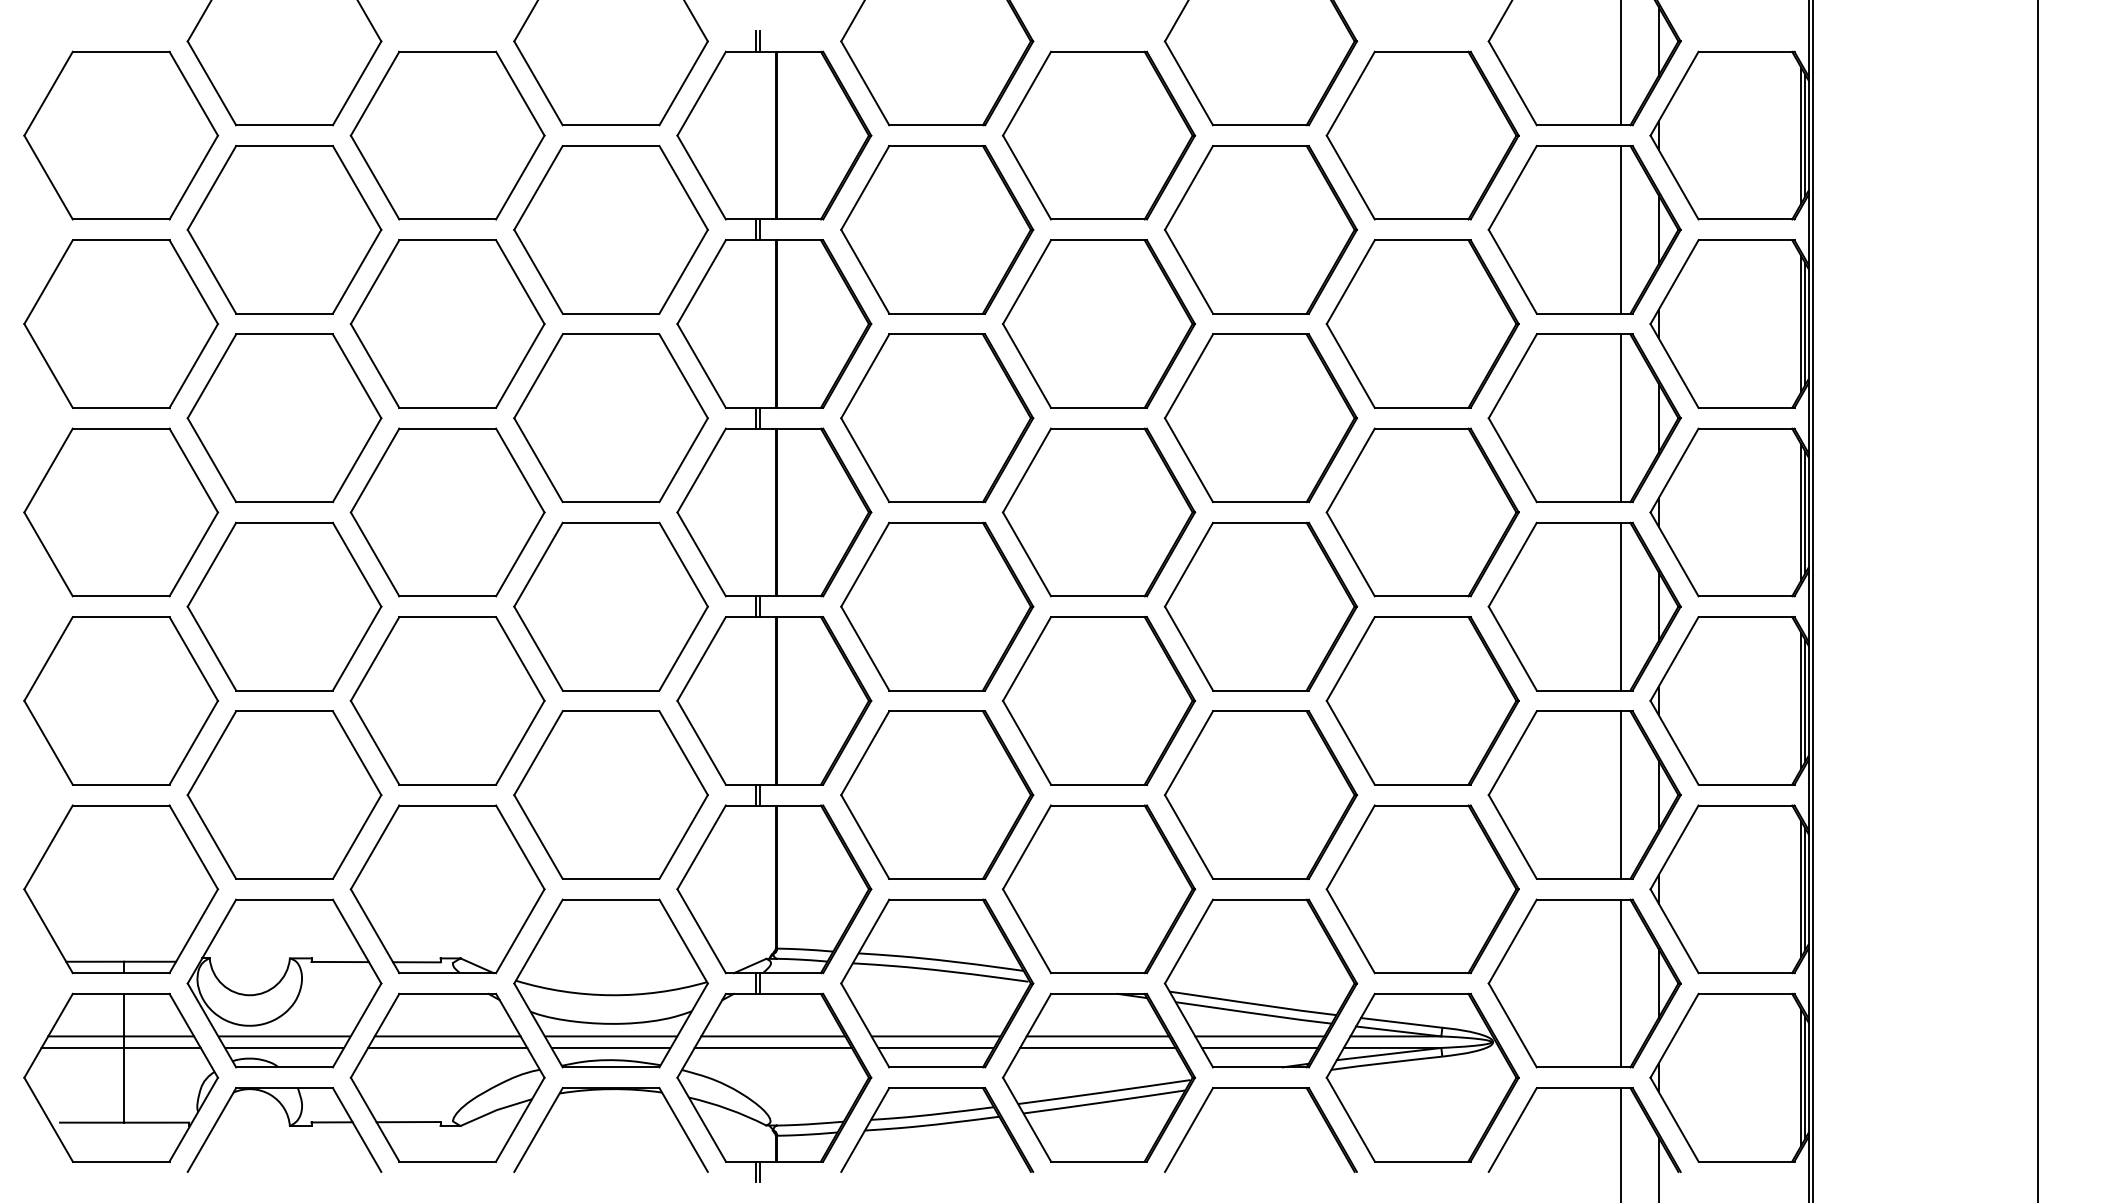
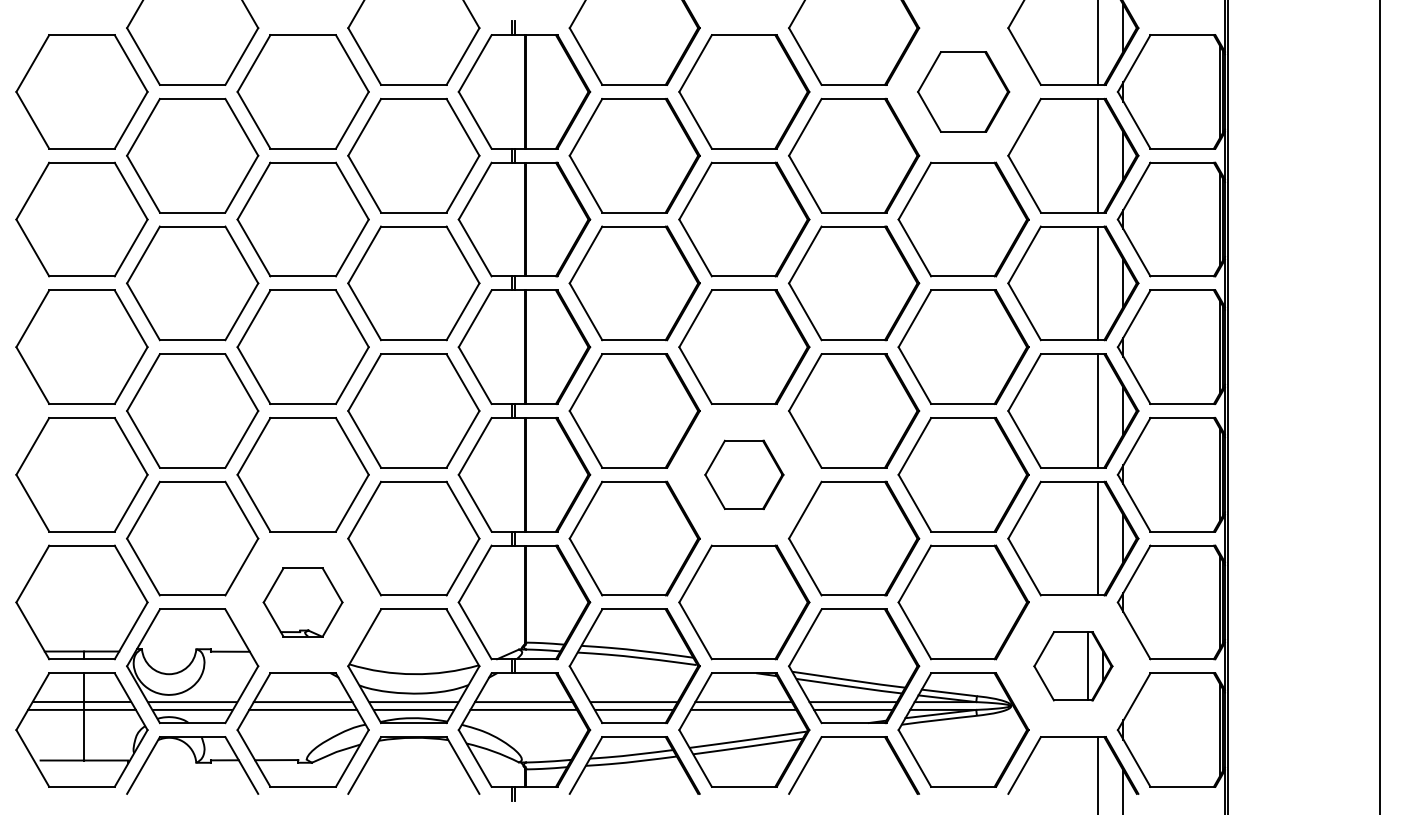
part: (1422, 134) -> (963, 91), size x0.7
part: (1099, 700) -> (744, 474), size x0.6
part: (446, 889) -> (302, 602), size x0.6
part: (1584, 983) -> (1073, 666), size x0.6

